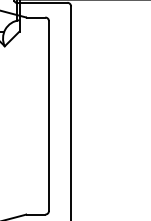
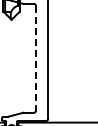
line: (49, 116) -> (36, 58), solid -> dashed

